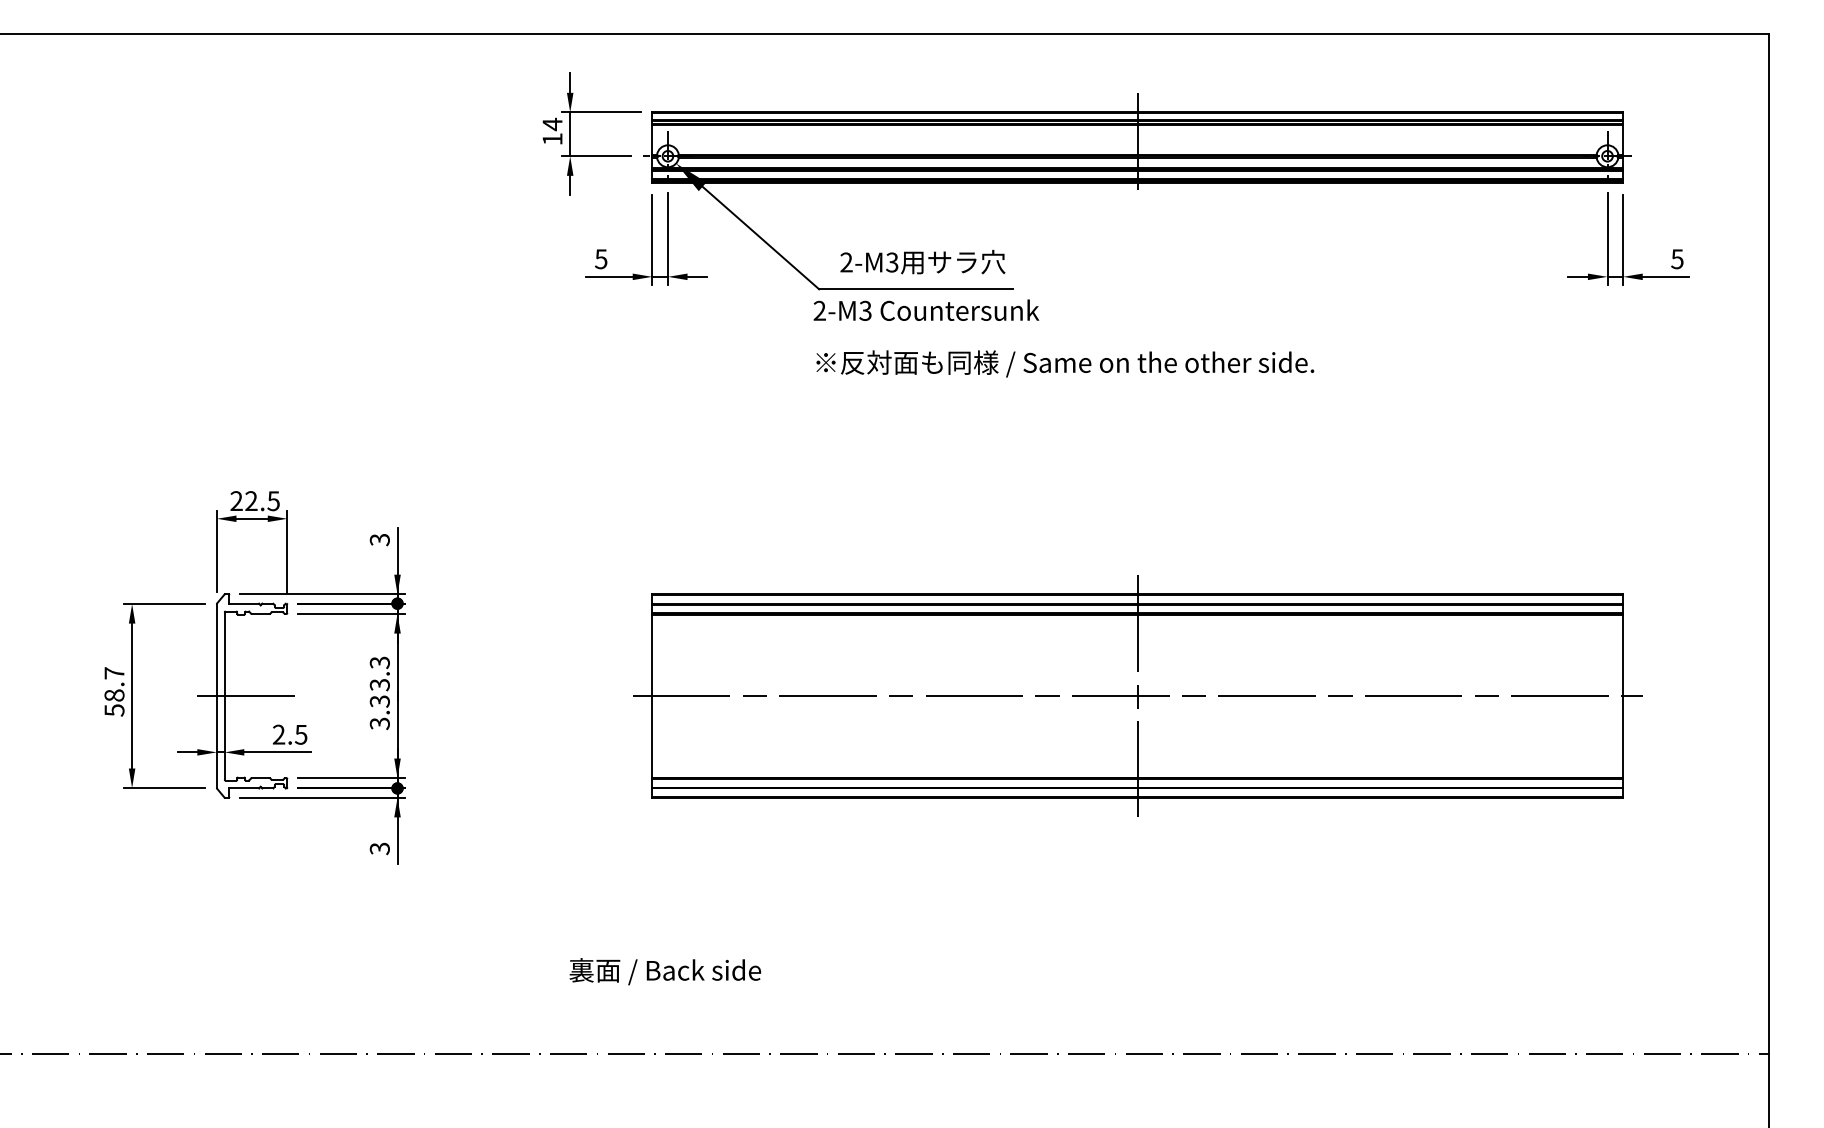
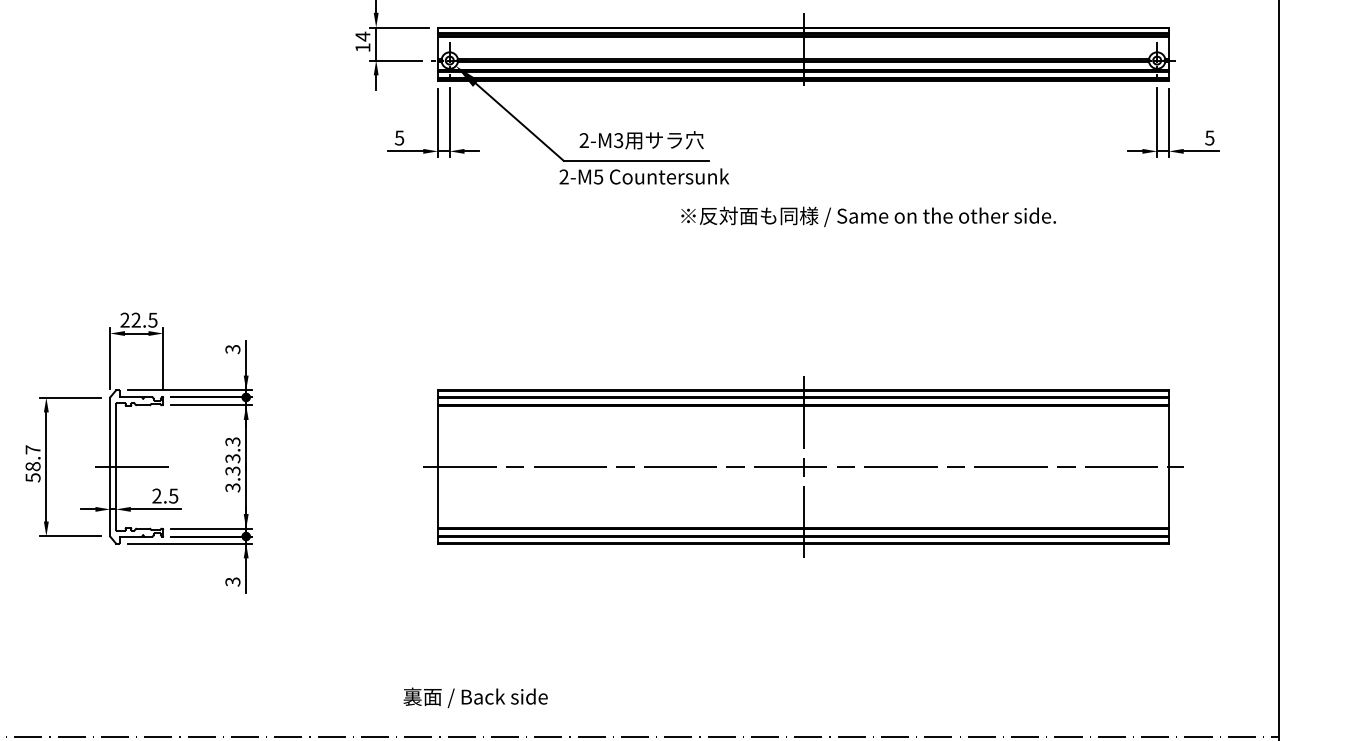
text: (865, 310) -> (598, 176), 2-M3 -> 2-M5
text: (1065, 363) -> (868, 216), moved
text: (665, 971) -> (475, 697), moved

